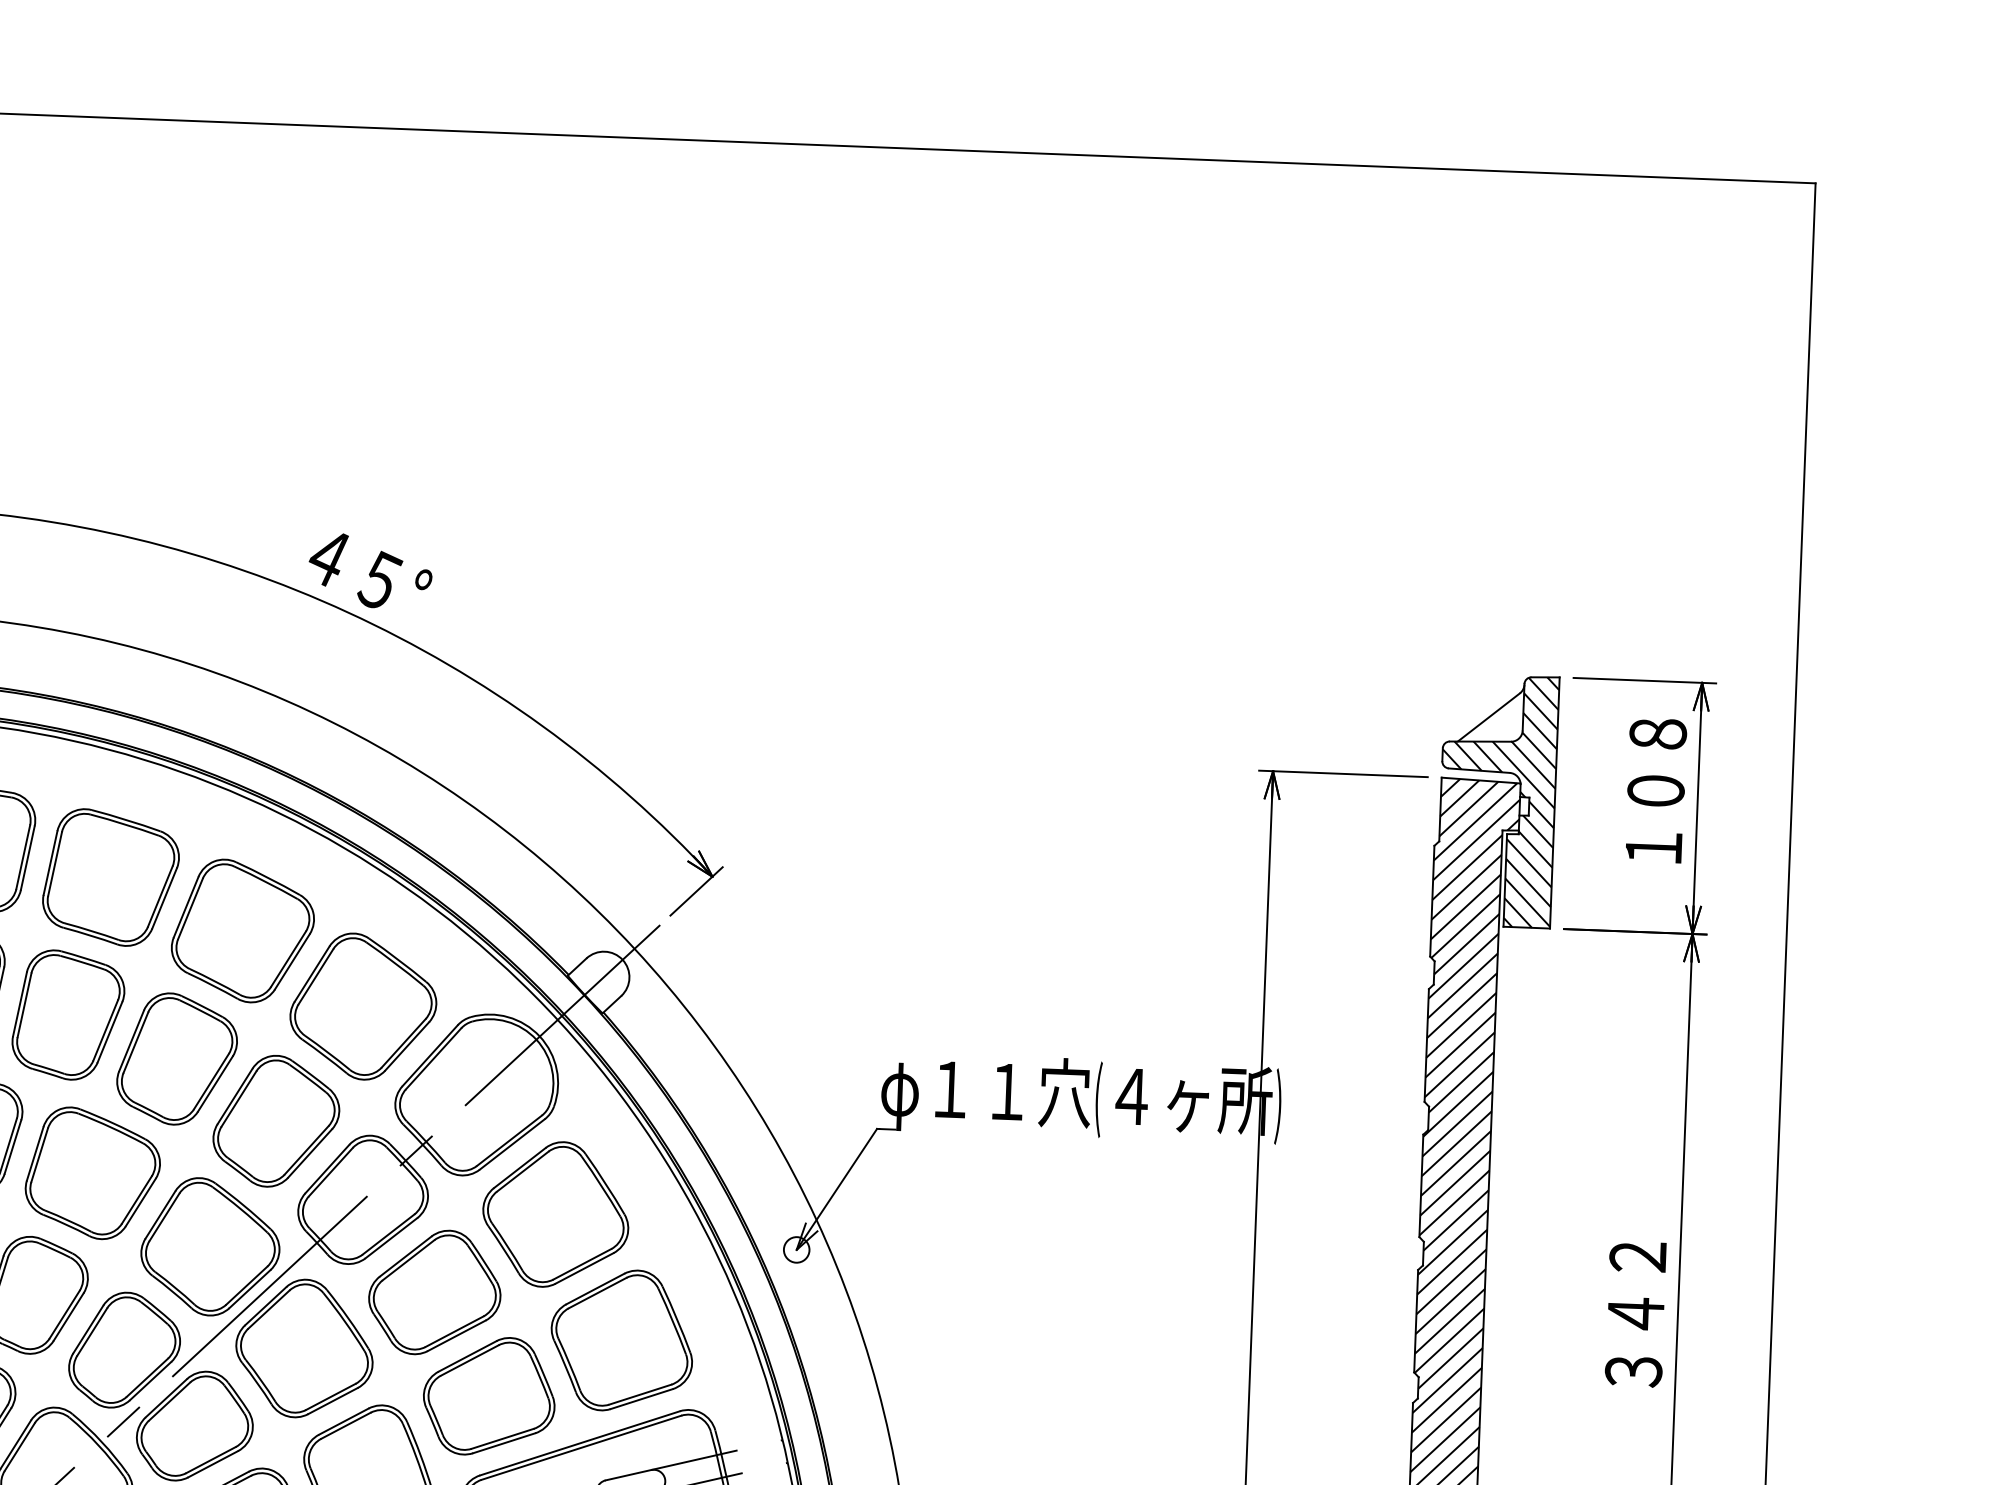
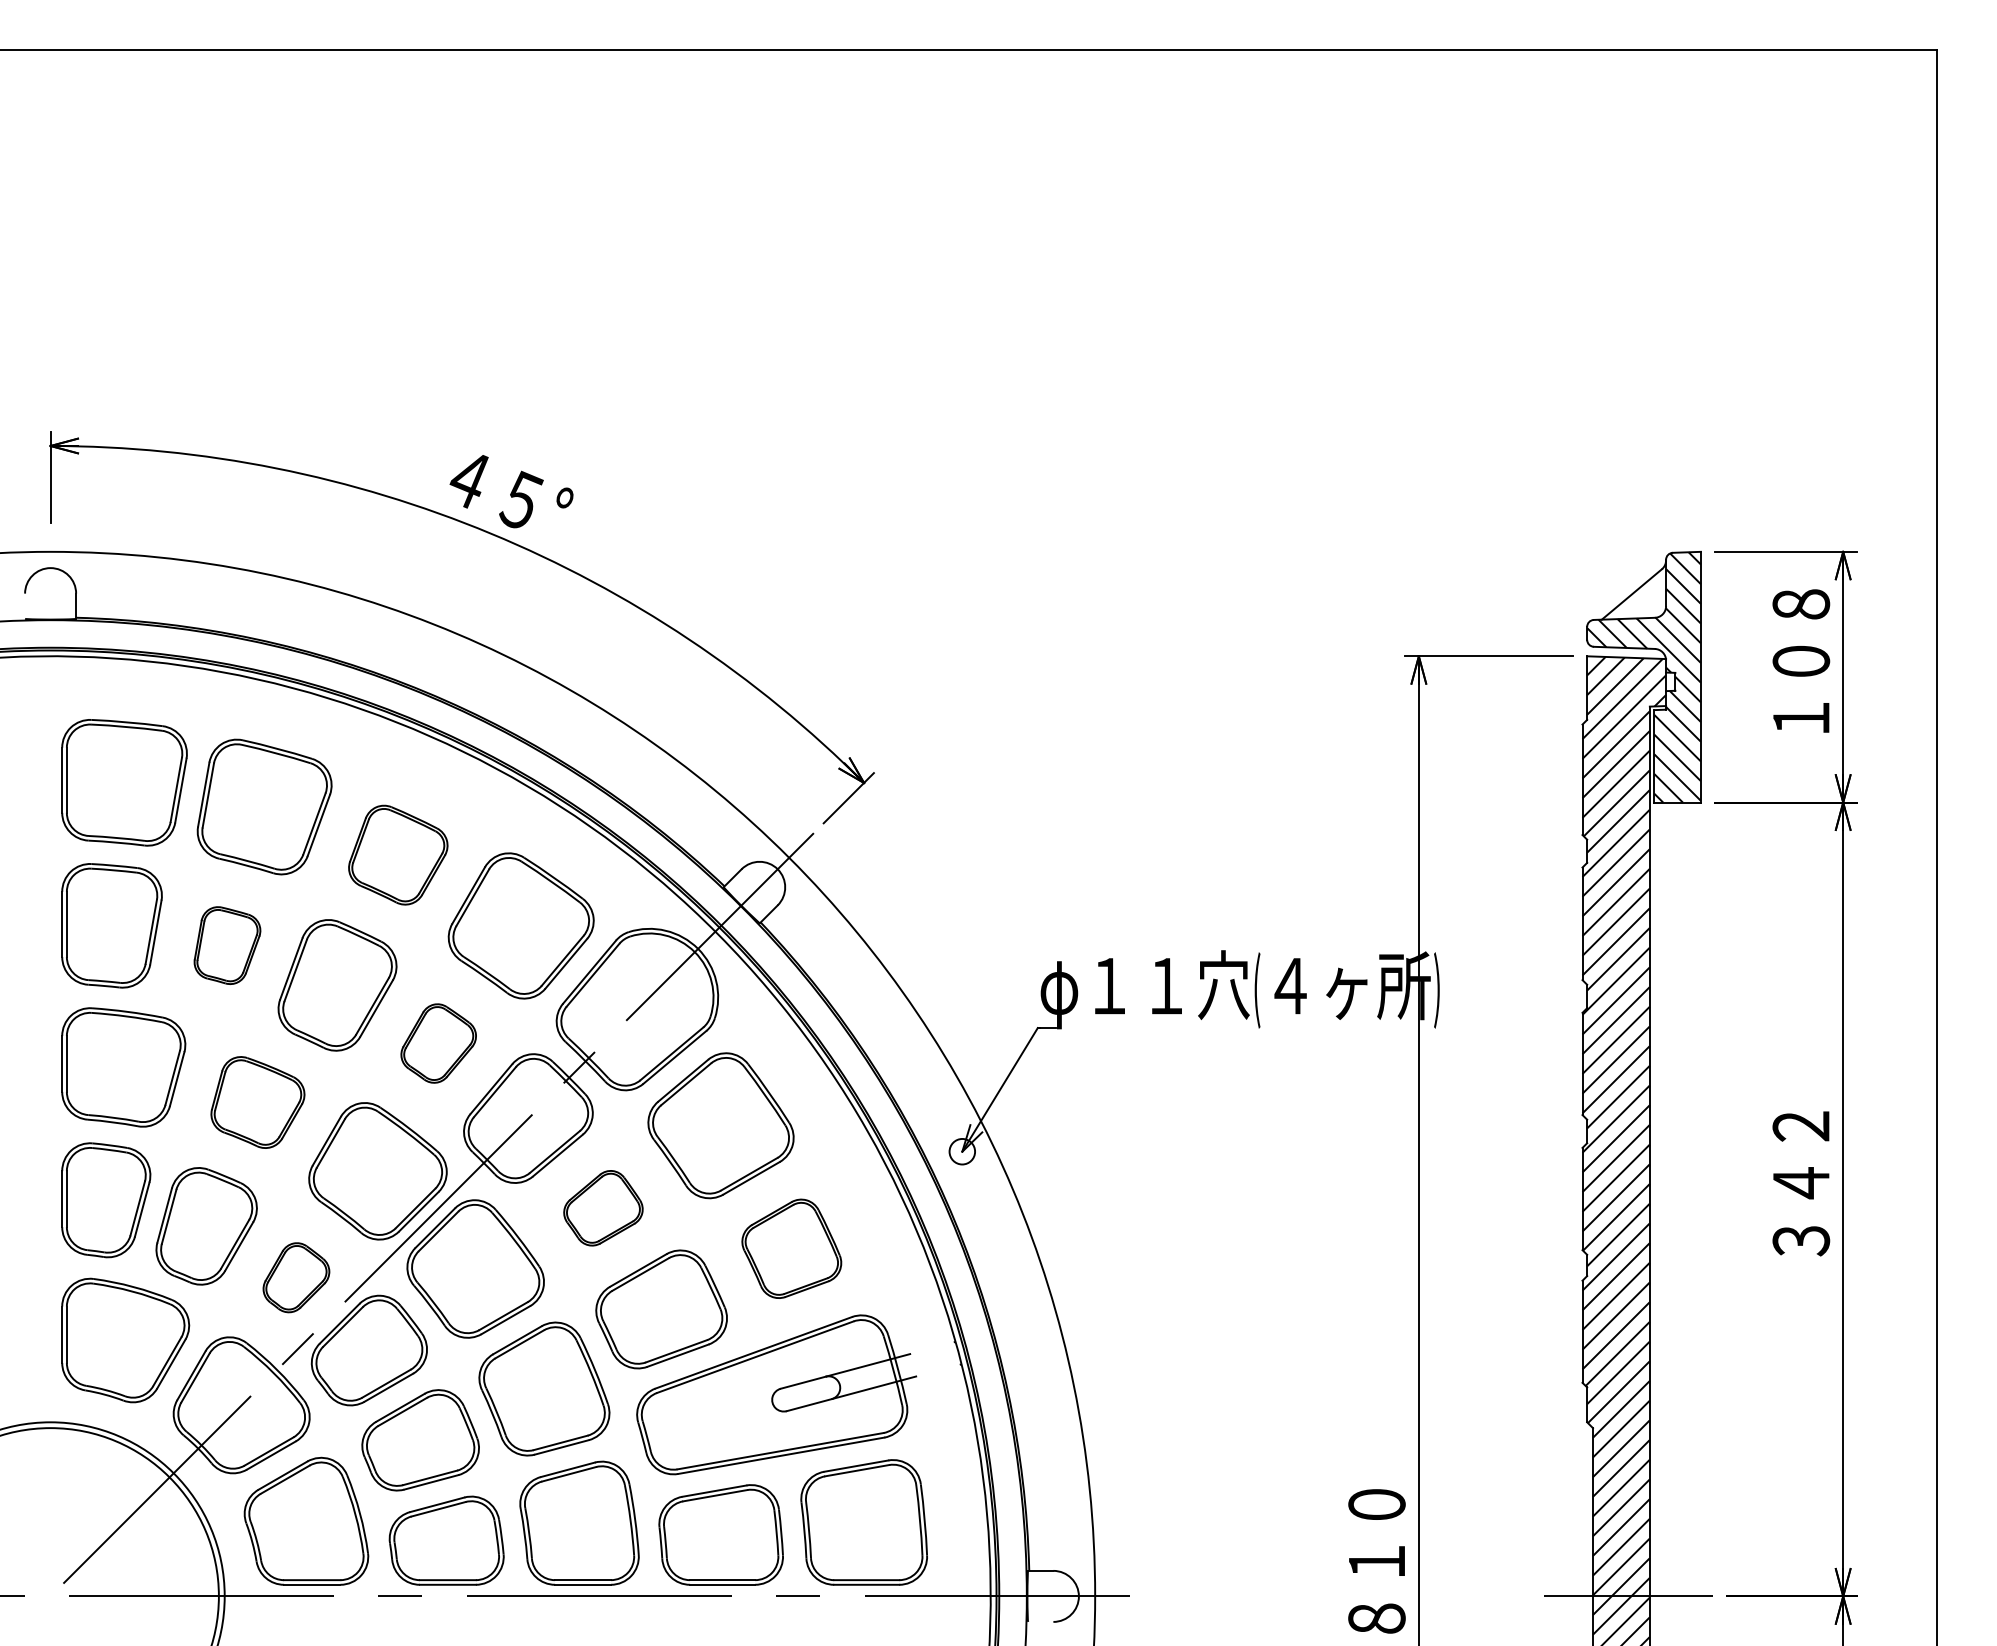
part: (243, 930) -> (398, 854), size x0.7
part: (68, 1015) -> (227, 945), size x0.6
part: (276, 1121) -> (438, 1043), size x0.6
part: (92, 1173) -> (257, 1102), size x0.7
part: (435, 1292) -> (603, 1208), size x0.6
part: (621, 1340) -> (791, 1248), size x0.7
part: (124, 1350) -> (296, 1277), size x0.6

